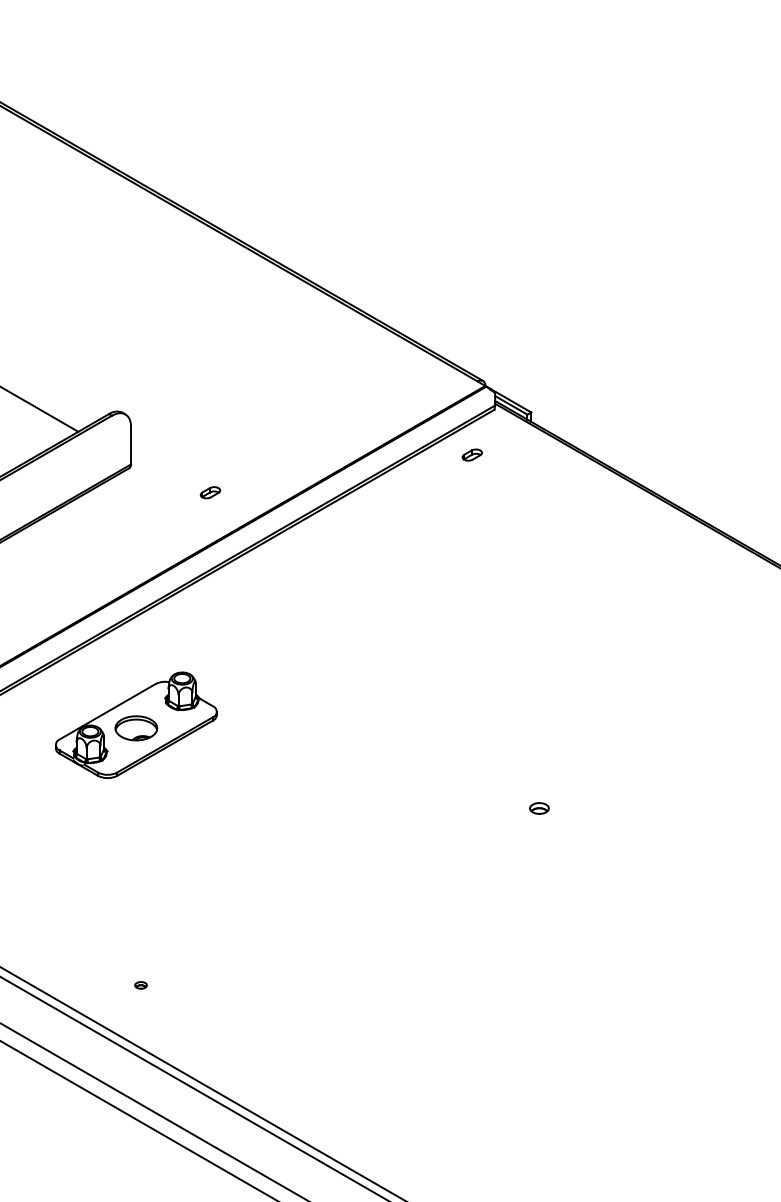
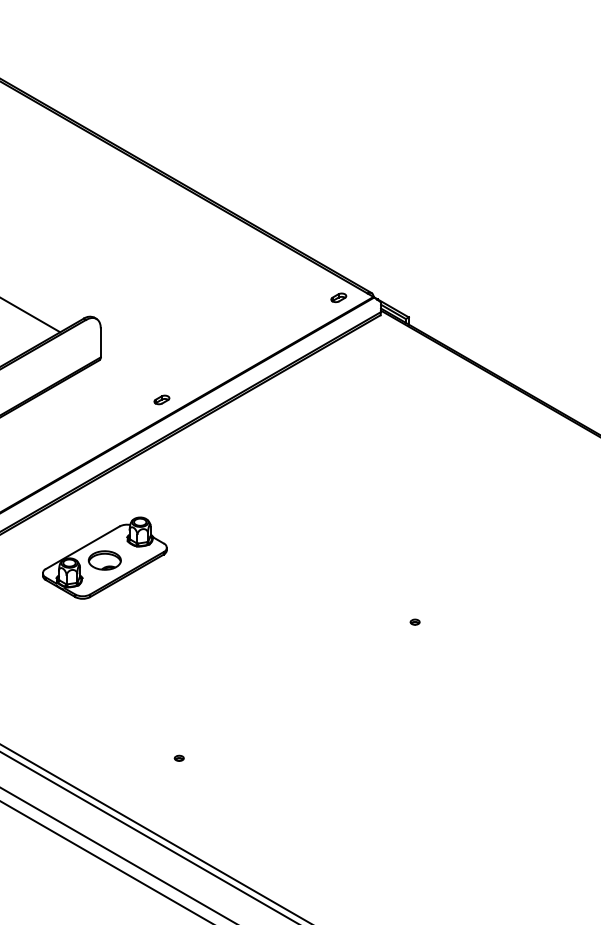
part: (471, 454) -> (338, 297), moved
part: (210, 492) -> (161, 399), moved
part: (539, 808) -> (415, 622), size x0.62
part: (140, 985) -> (178, 758), moved

